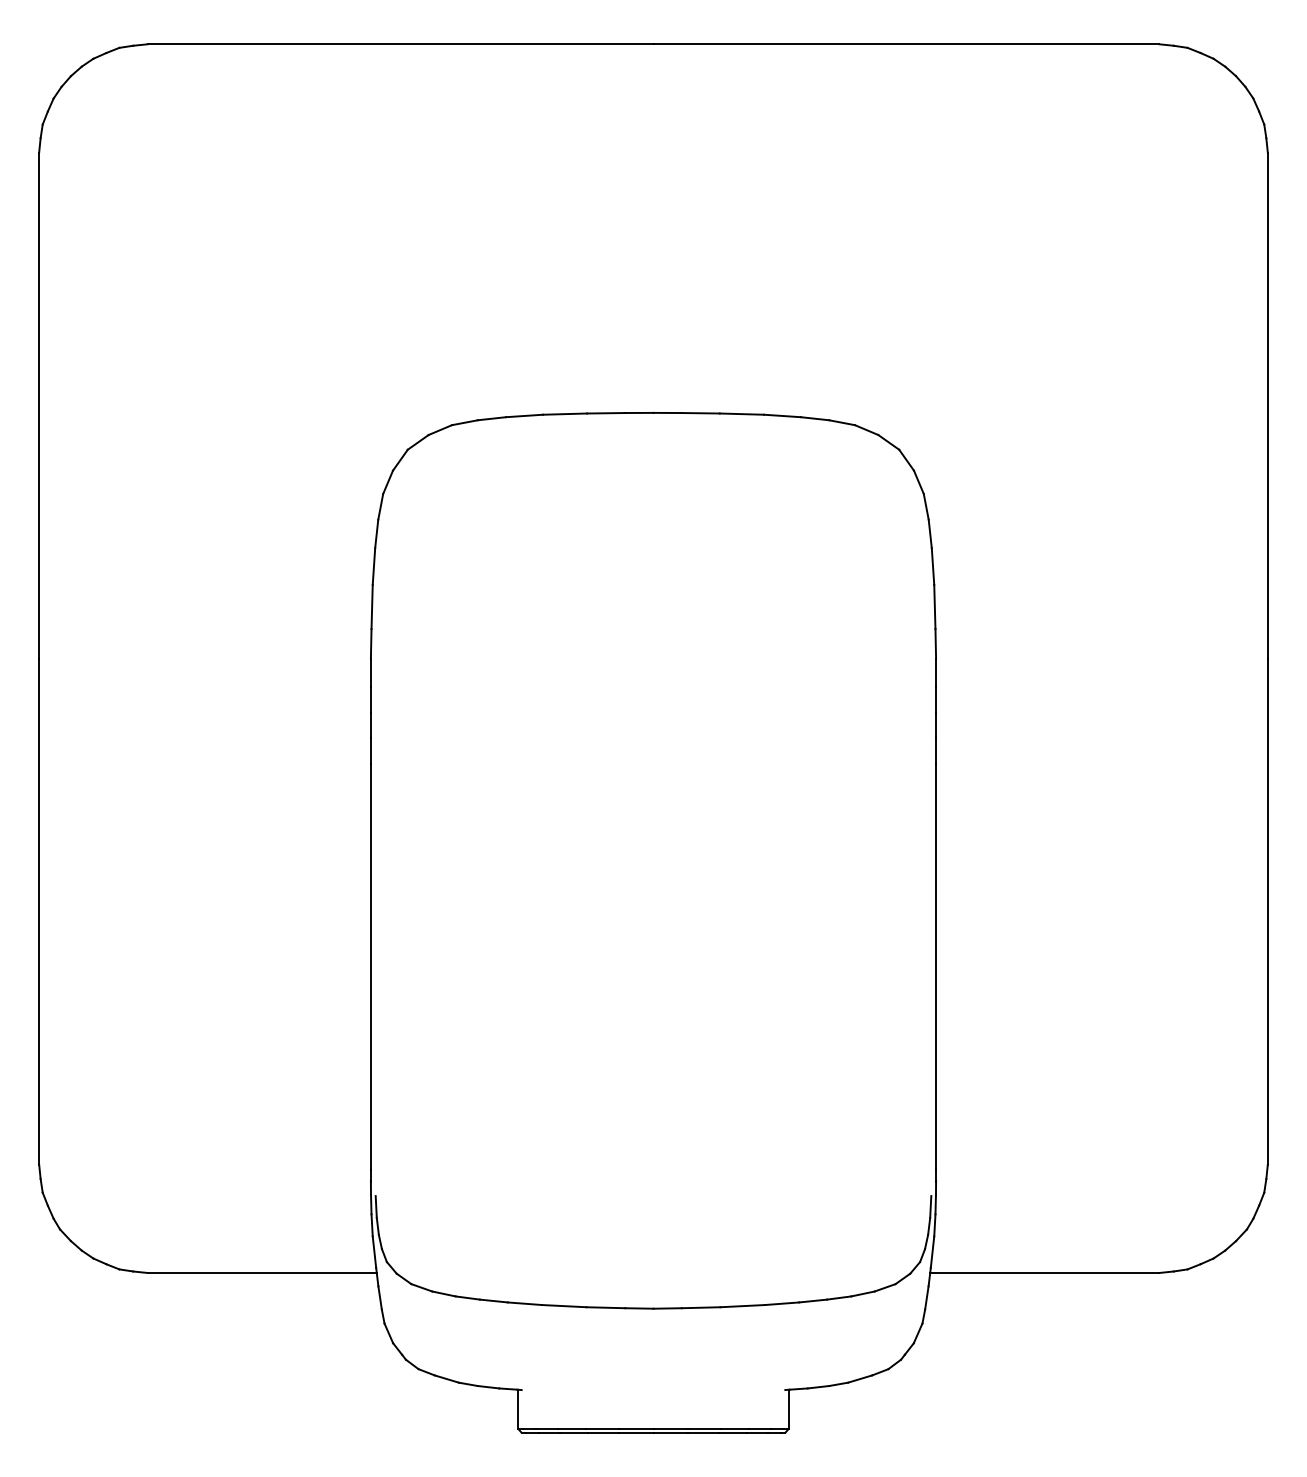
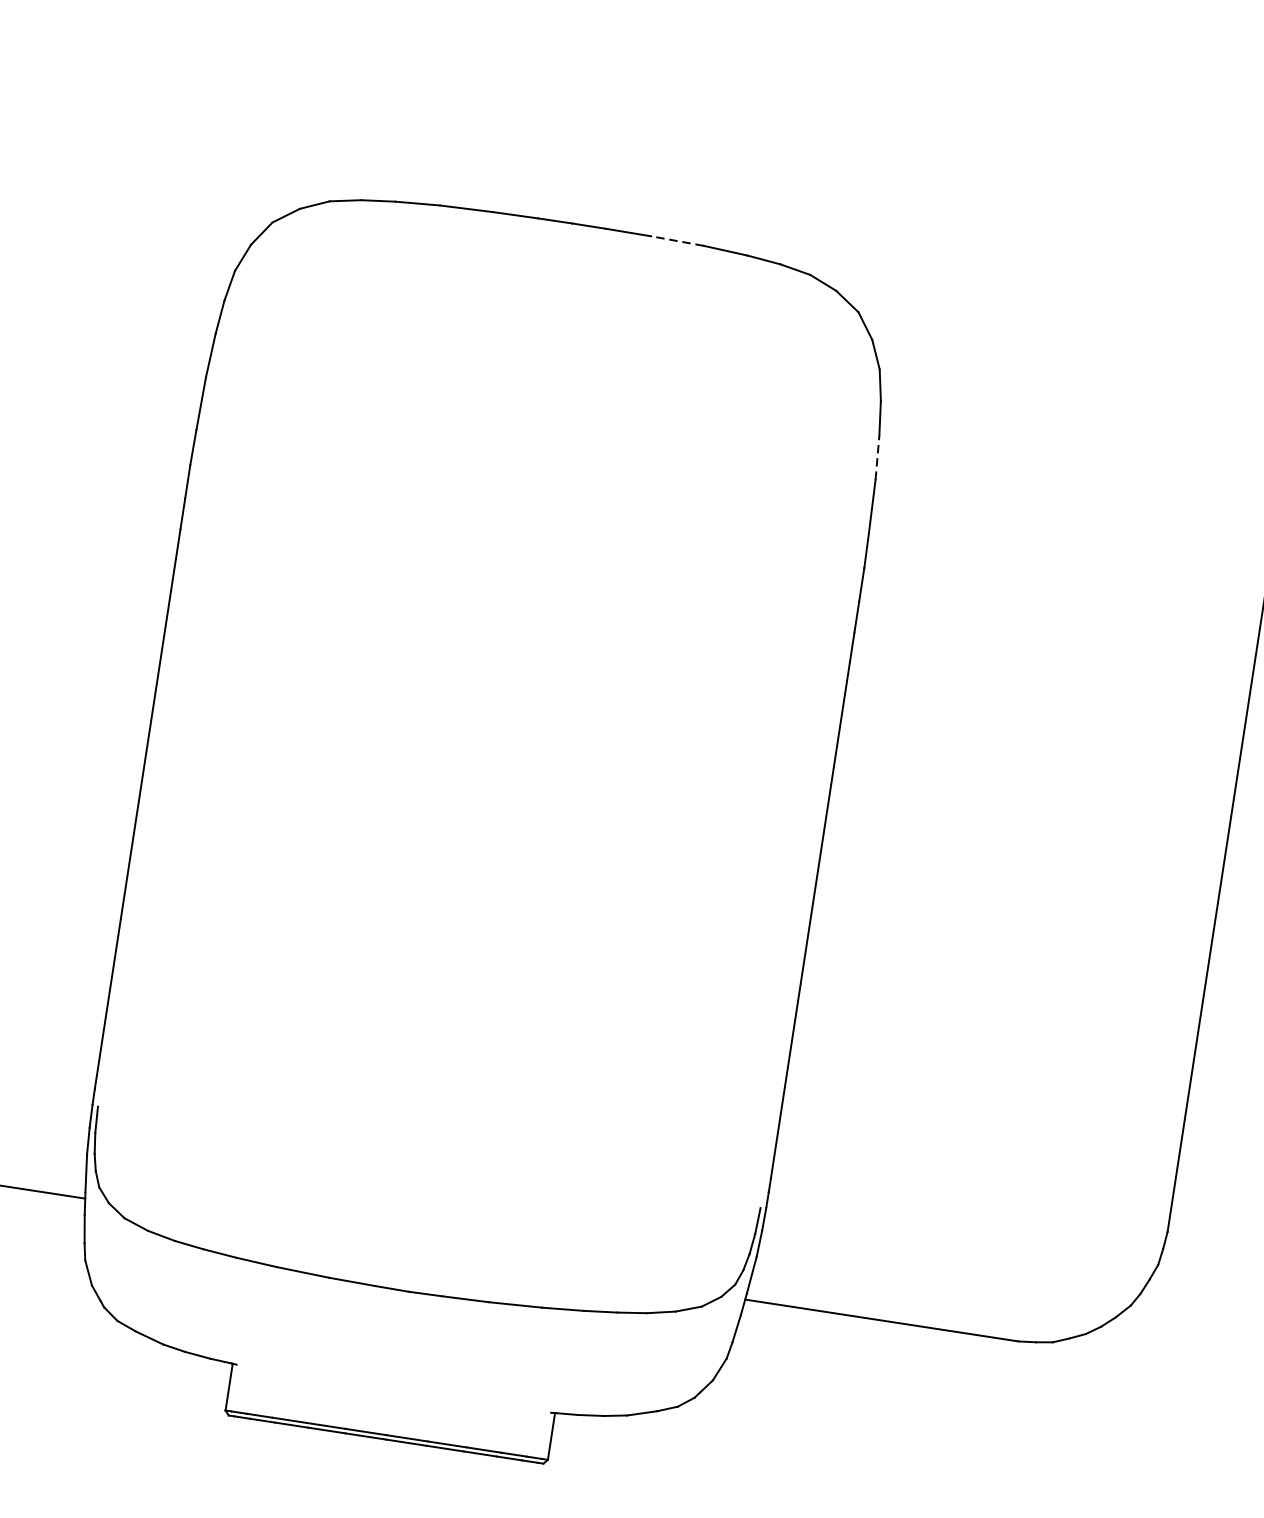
line: (741, 414) -> (676, 241), solid -> dashed
line: (932, 565) -> (877, 456), solid -> dashed

